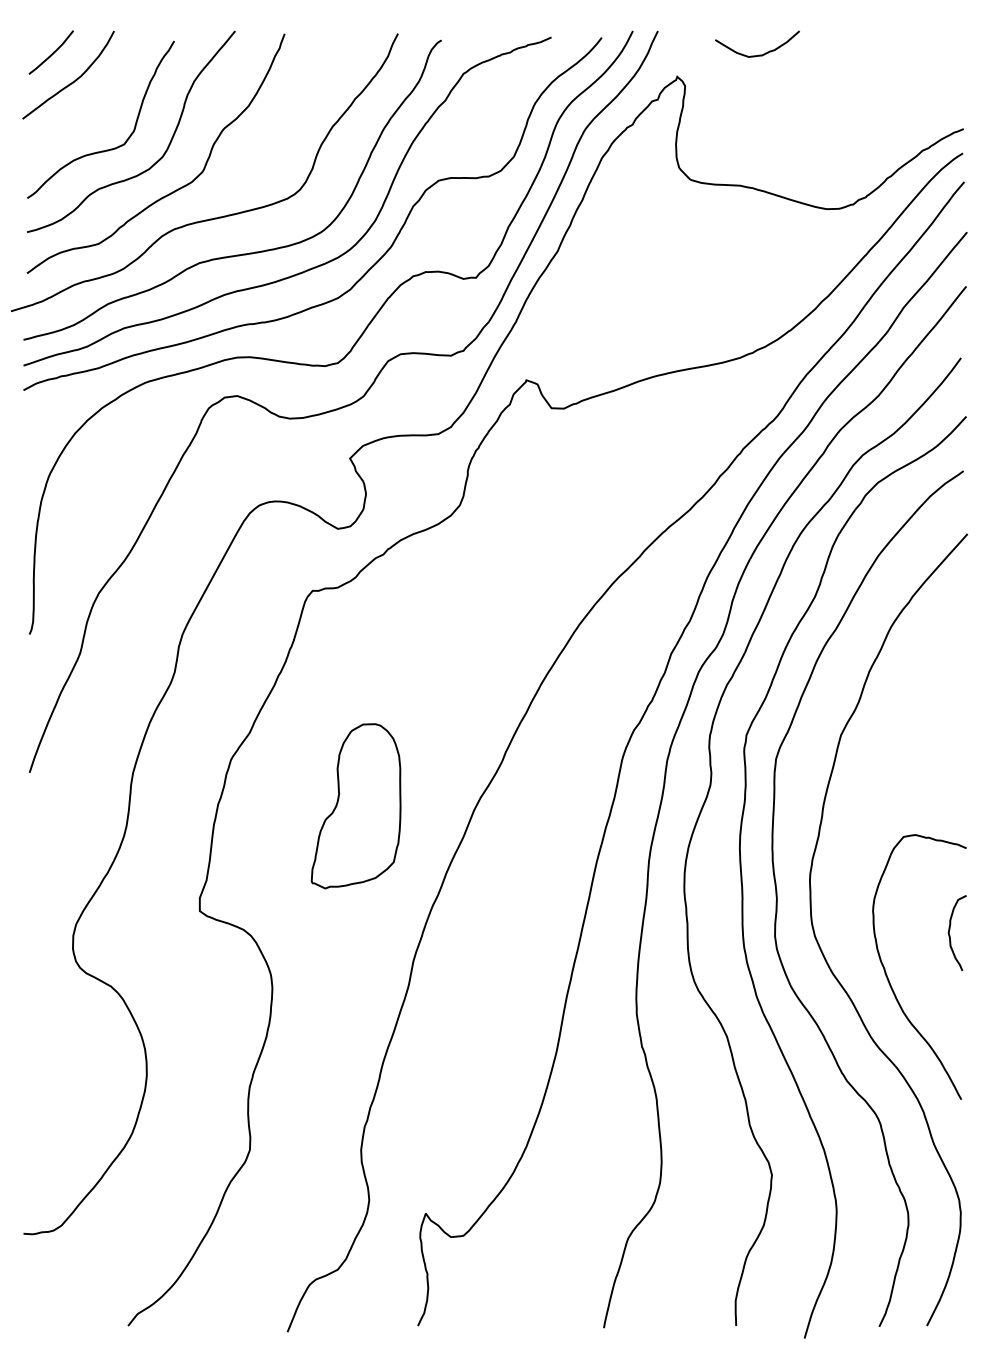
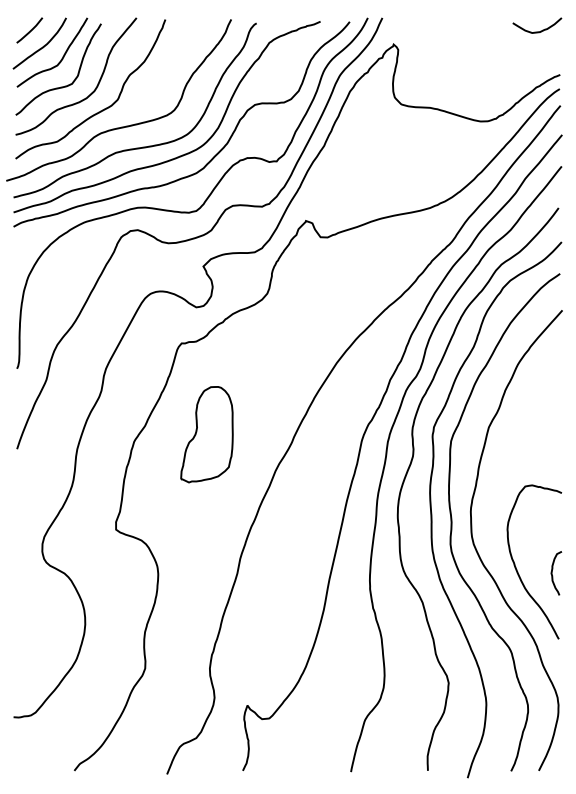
curve: (762, 52) -> (540, 30), moved
curve: (107, 97) -> (62, 56), added
part: (355, 805) -> (206, 434), moved
curve: (950, 933) -> (552, 573), moved

